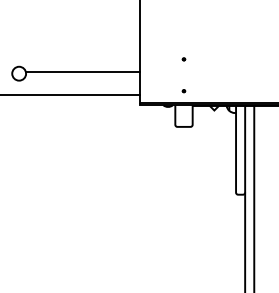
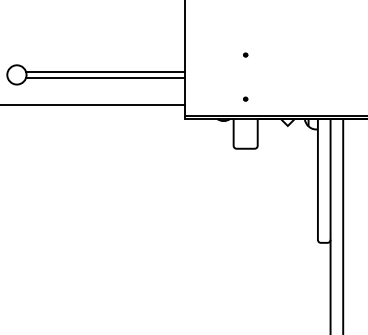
line: (82, 75) -> (104, 77), added

